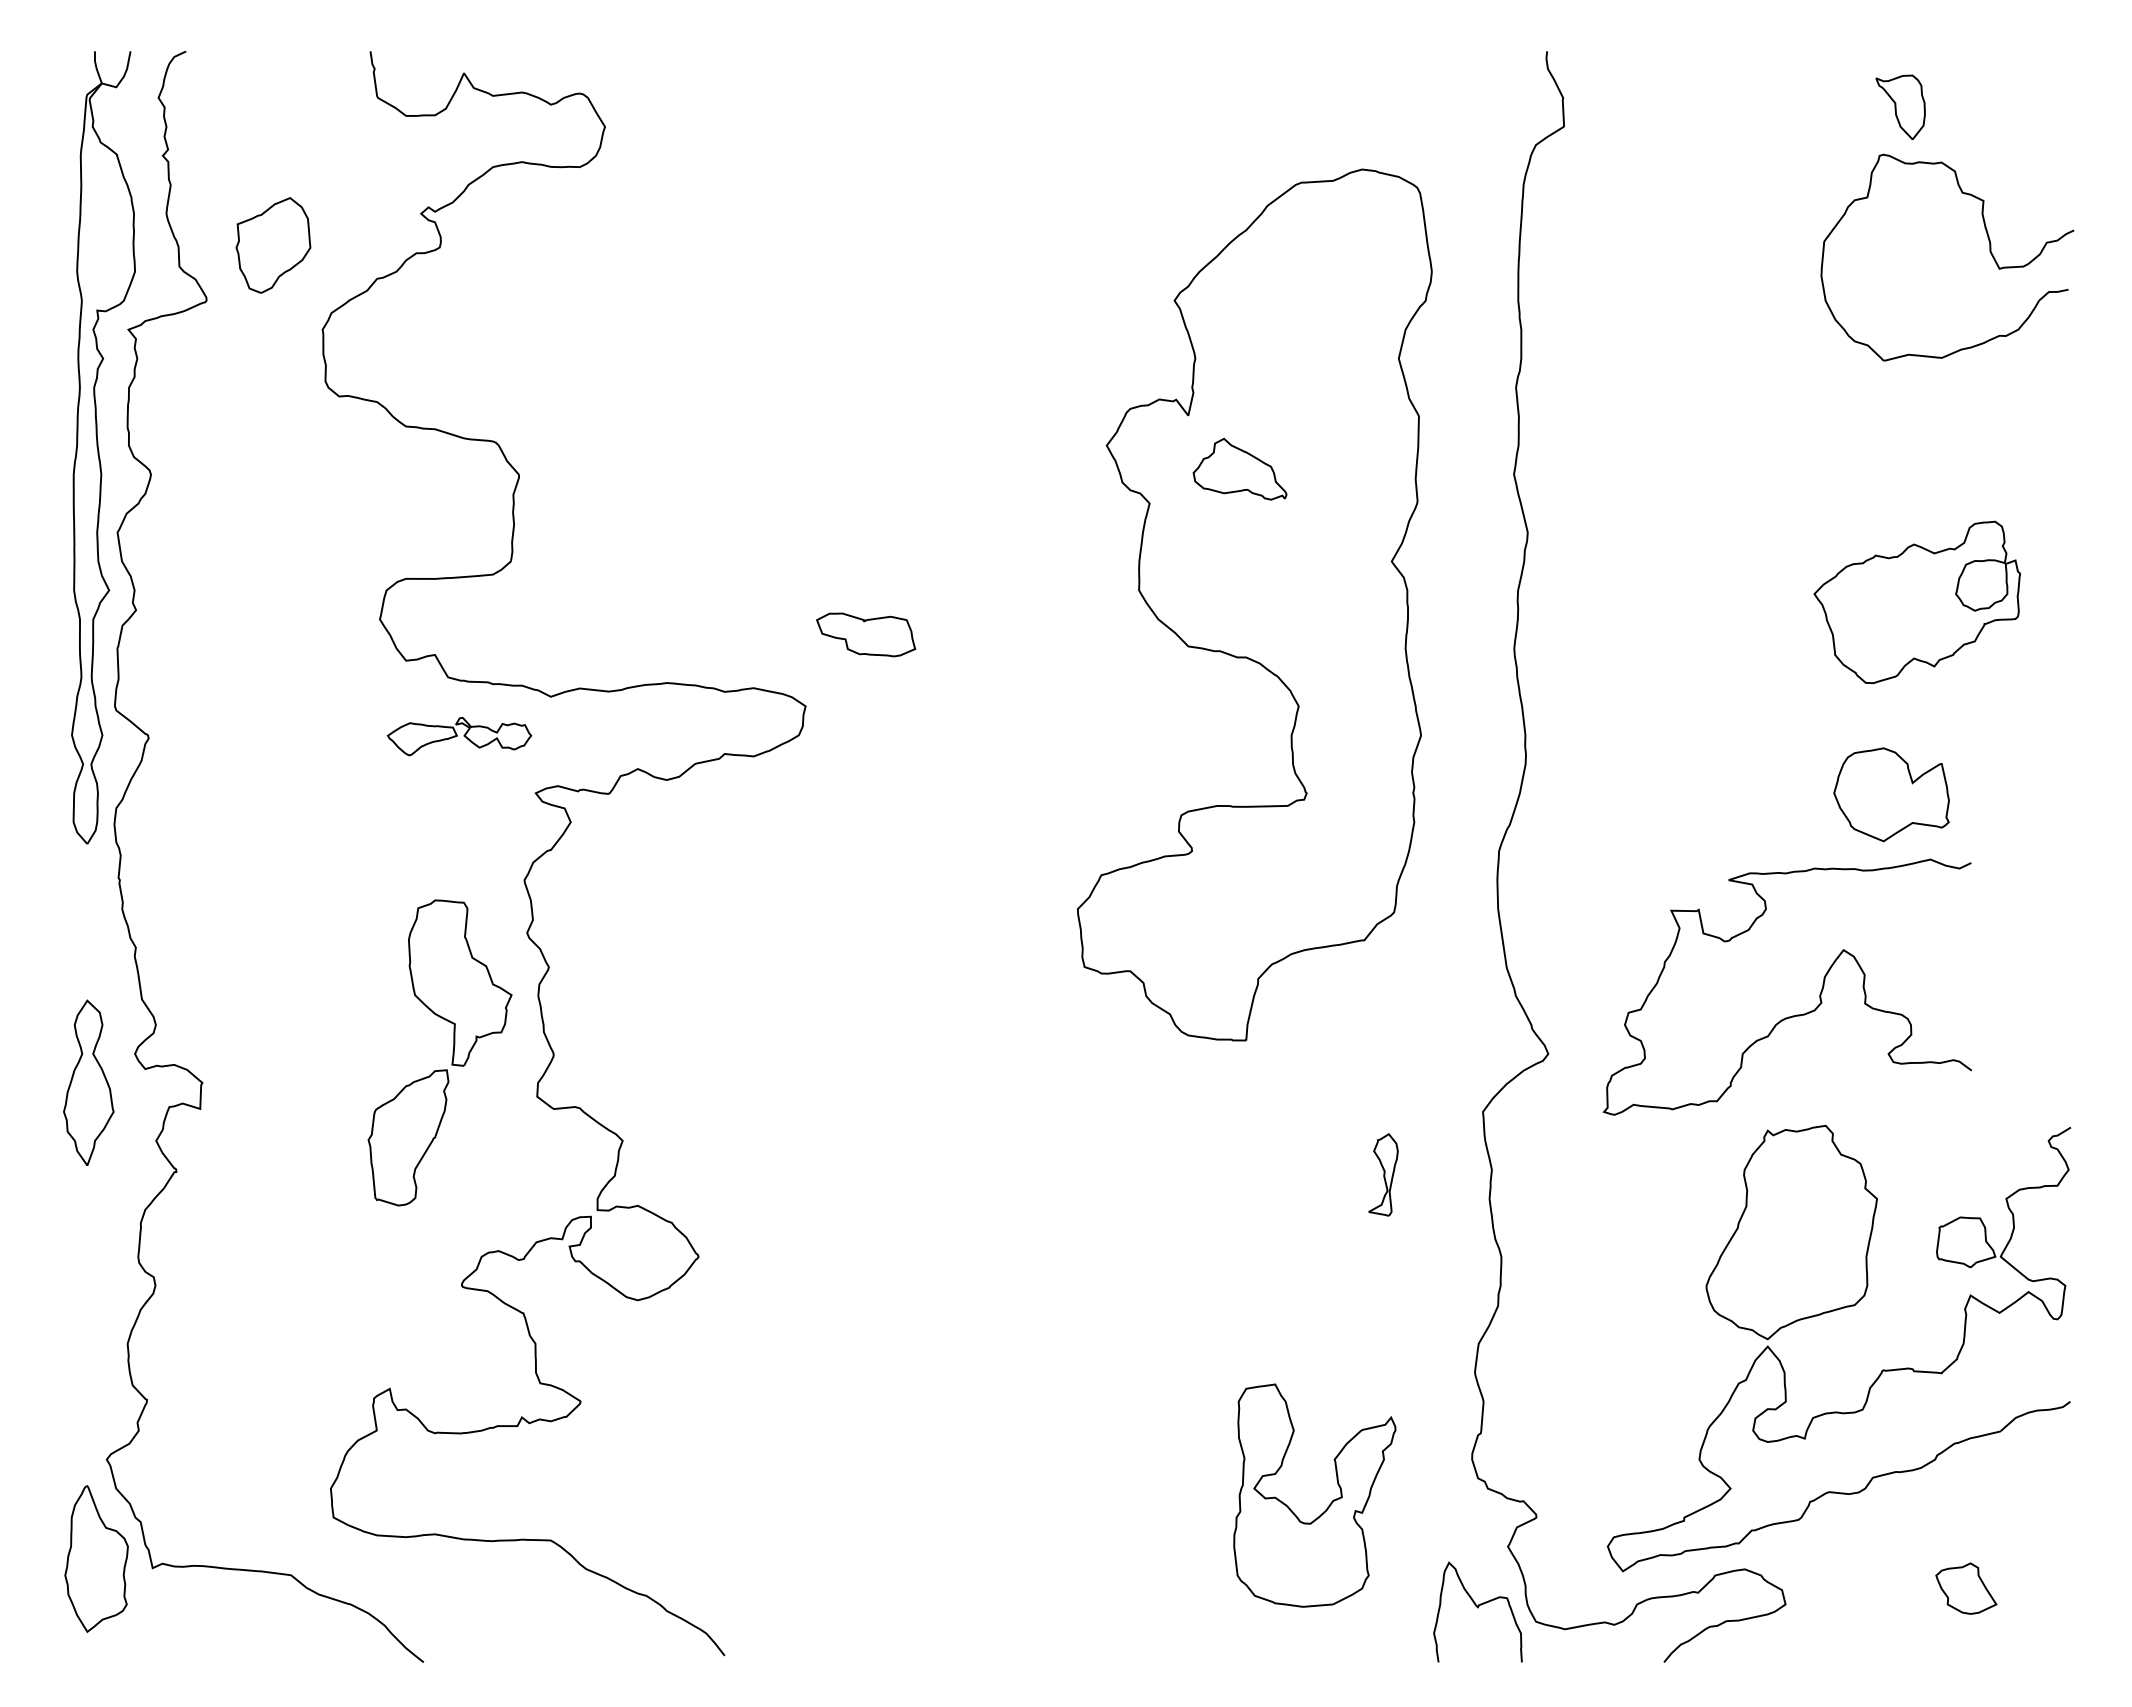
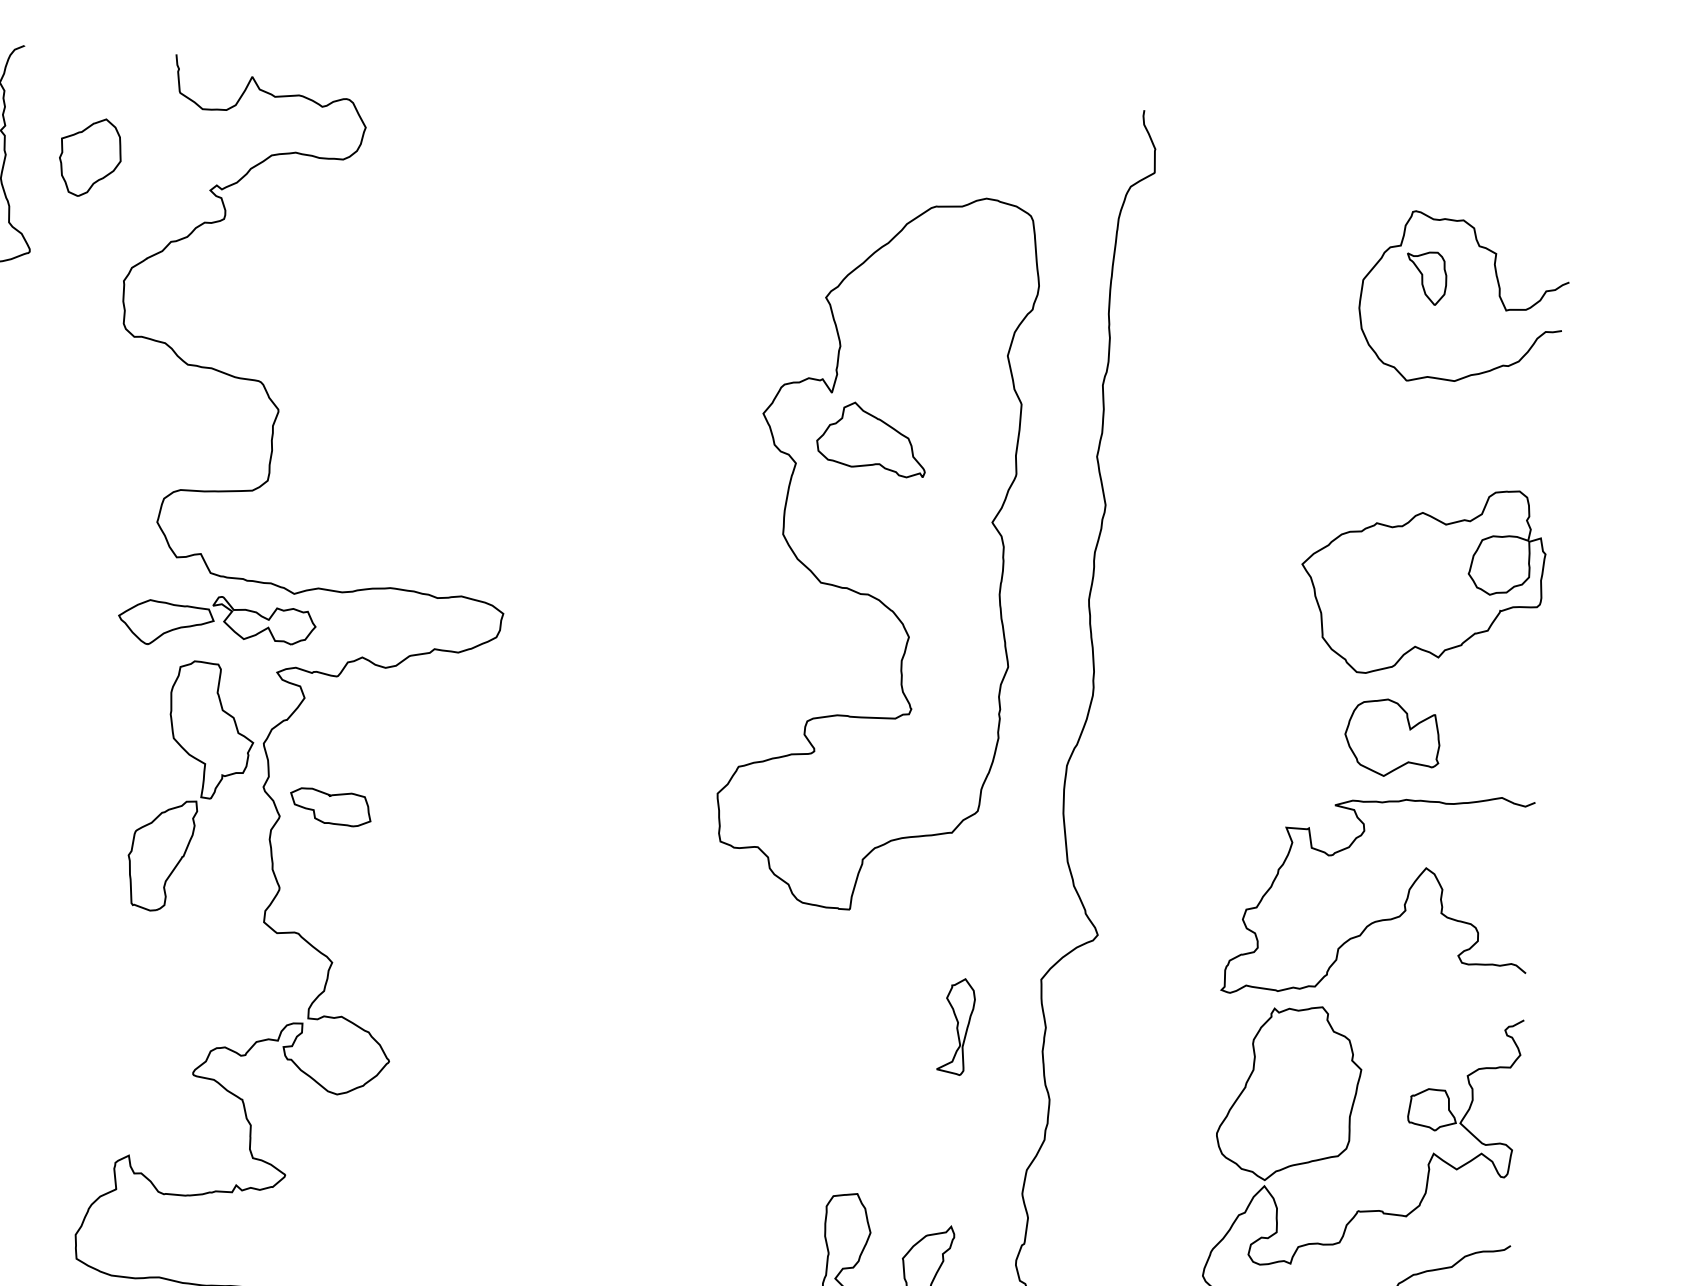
part: (1900, 106) -> (1426, 277), moved
part: (273, 245) -> (90, 157), moved
part: (1239, 468) -> (871, 438), size x1.43
part: (1917, 602) -> (1422, 581), size x1.43
part: (866, 634) -> (331, 807), moved
part: (459, 736) -> (217, 622), size x1.67
curve: (1792, 1015) -> (1381, 919), moved
part: (452, 1052) -> (201, 787), moved
part: (1383, 1174) -> (956, 1026), size x1.43

